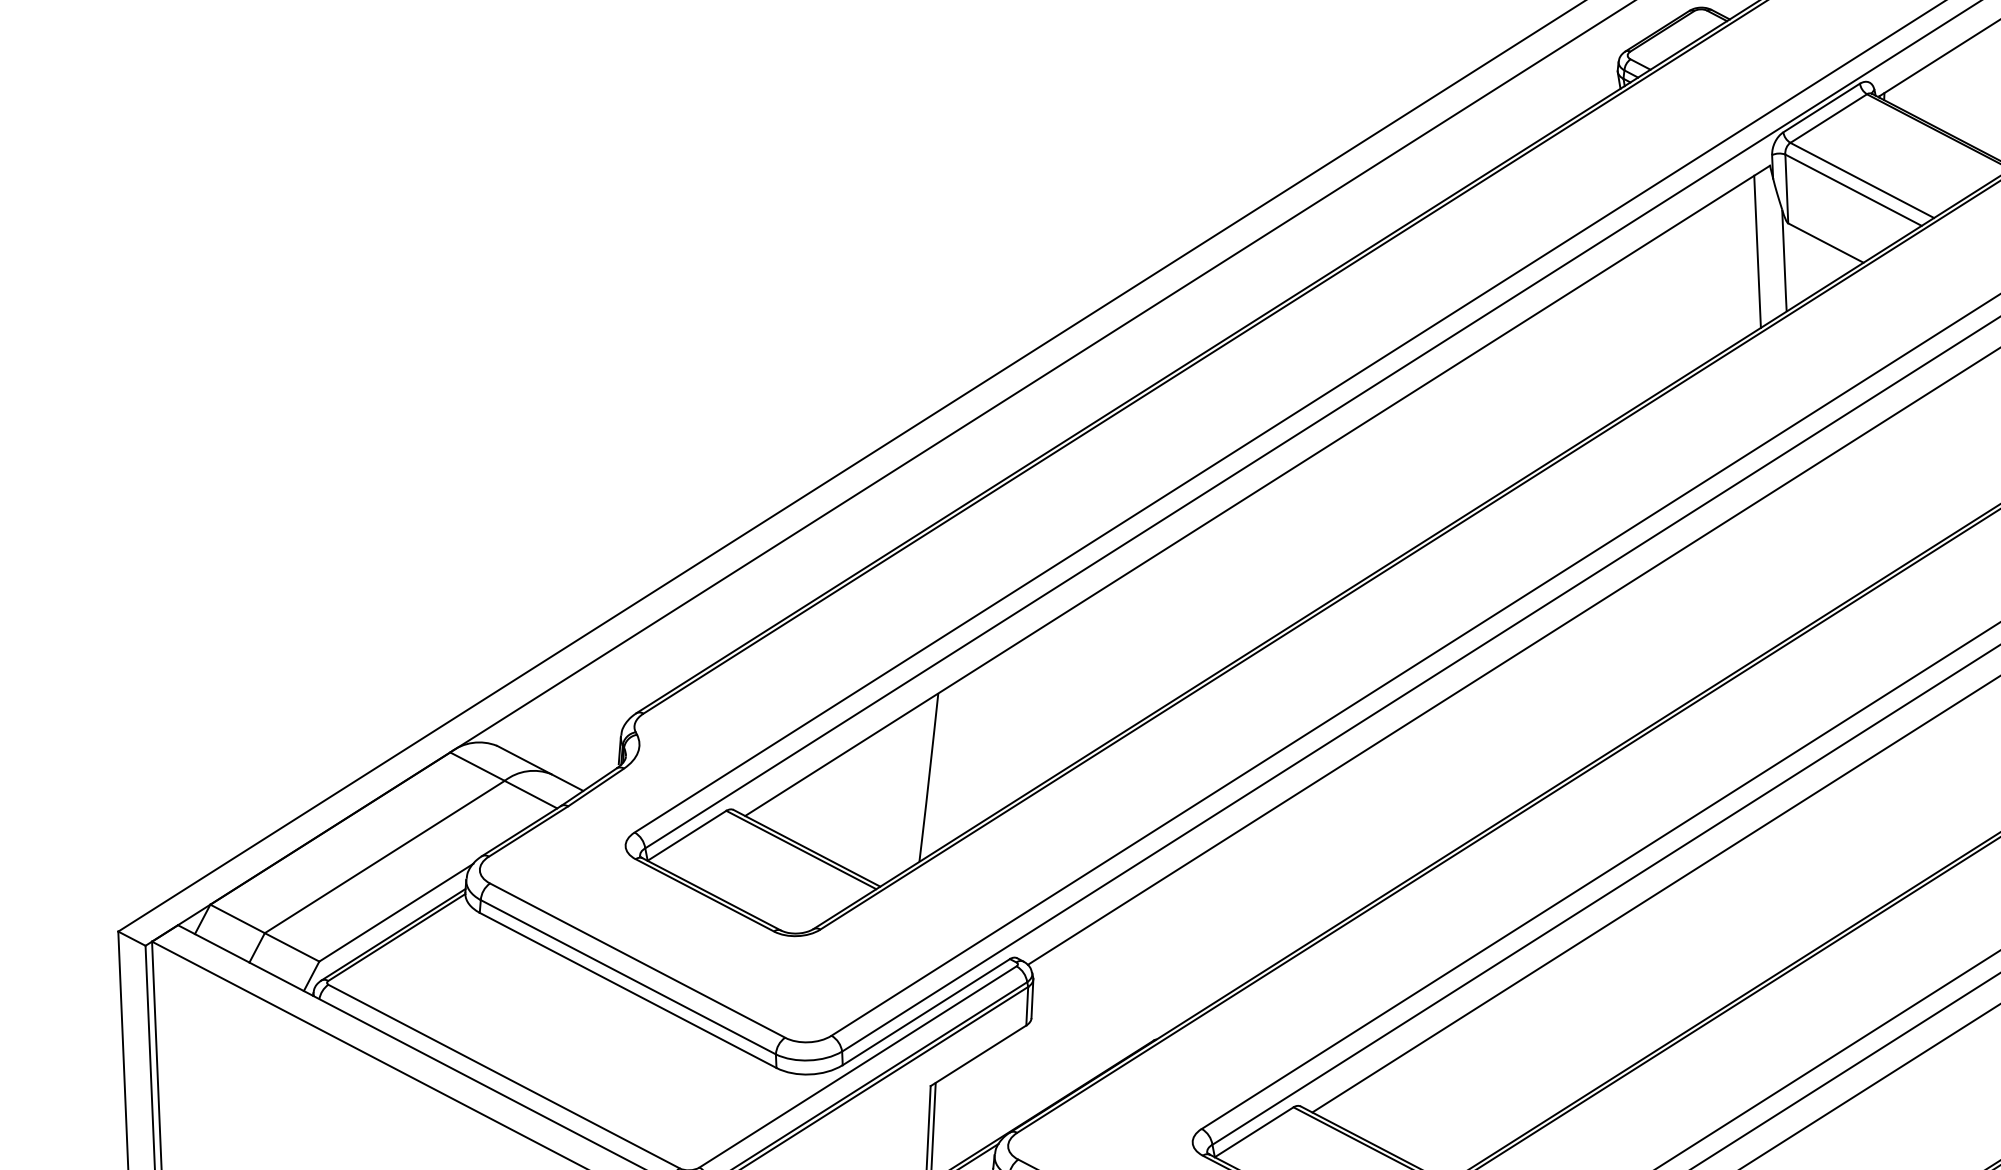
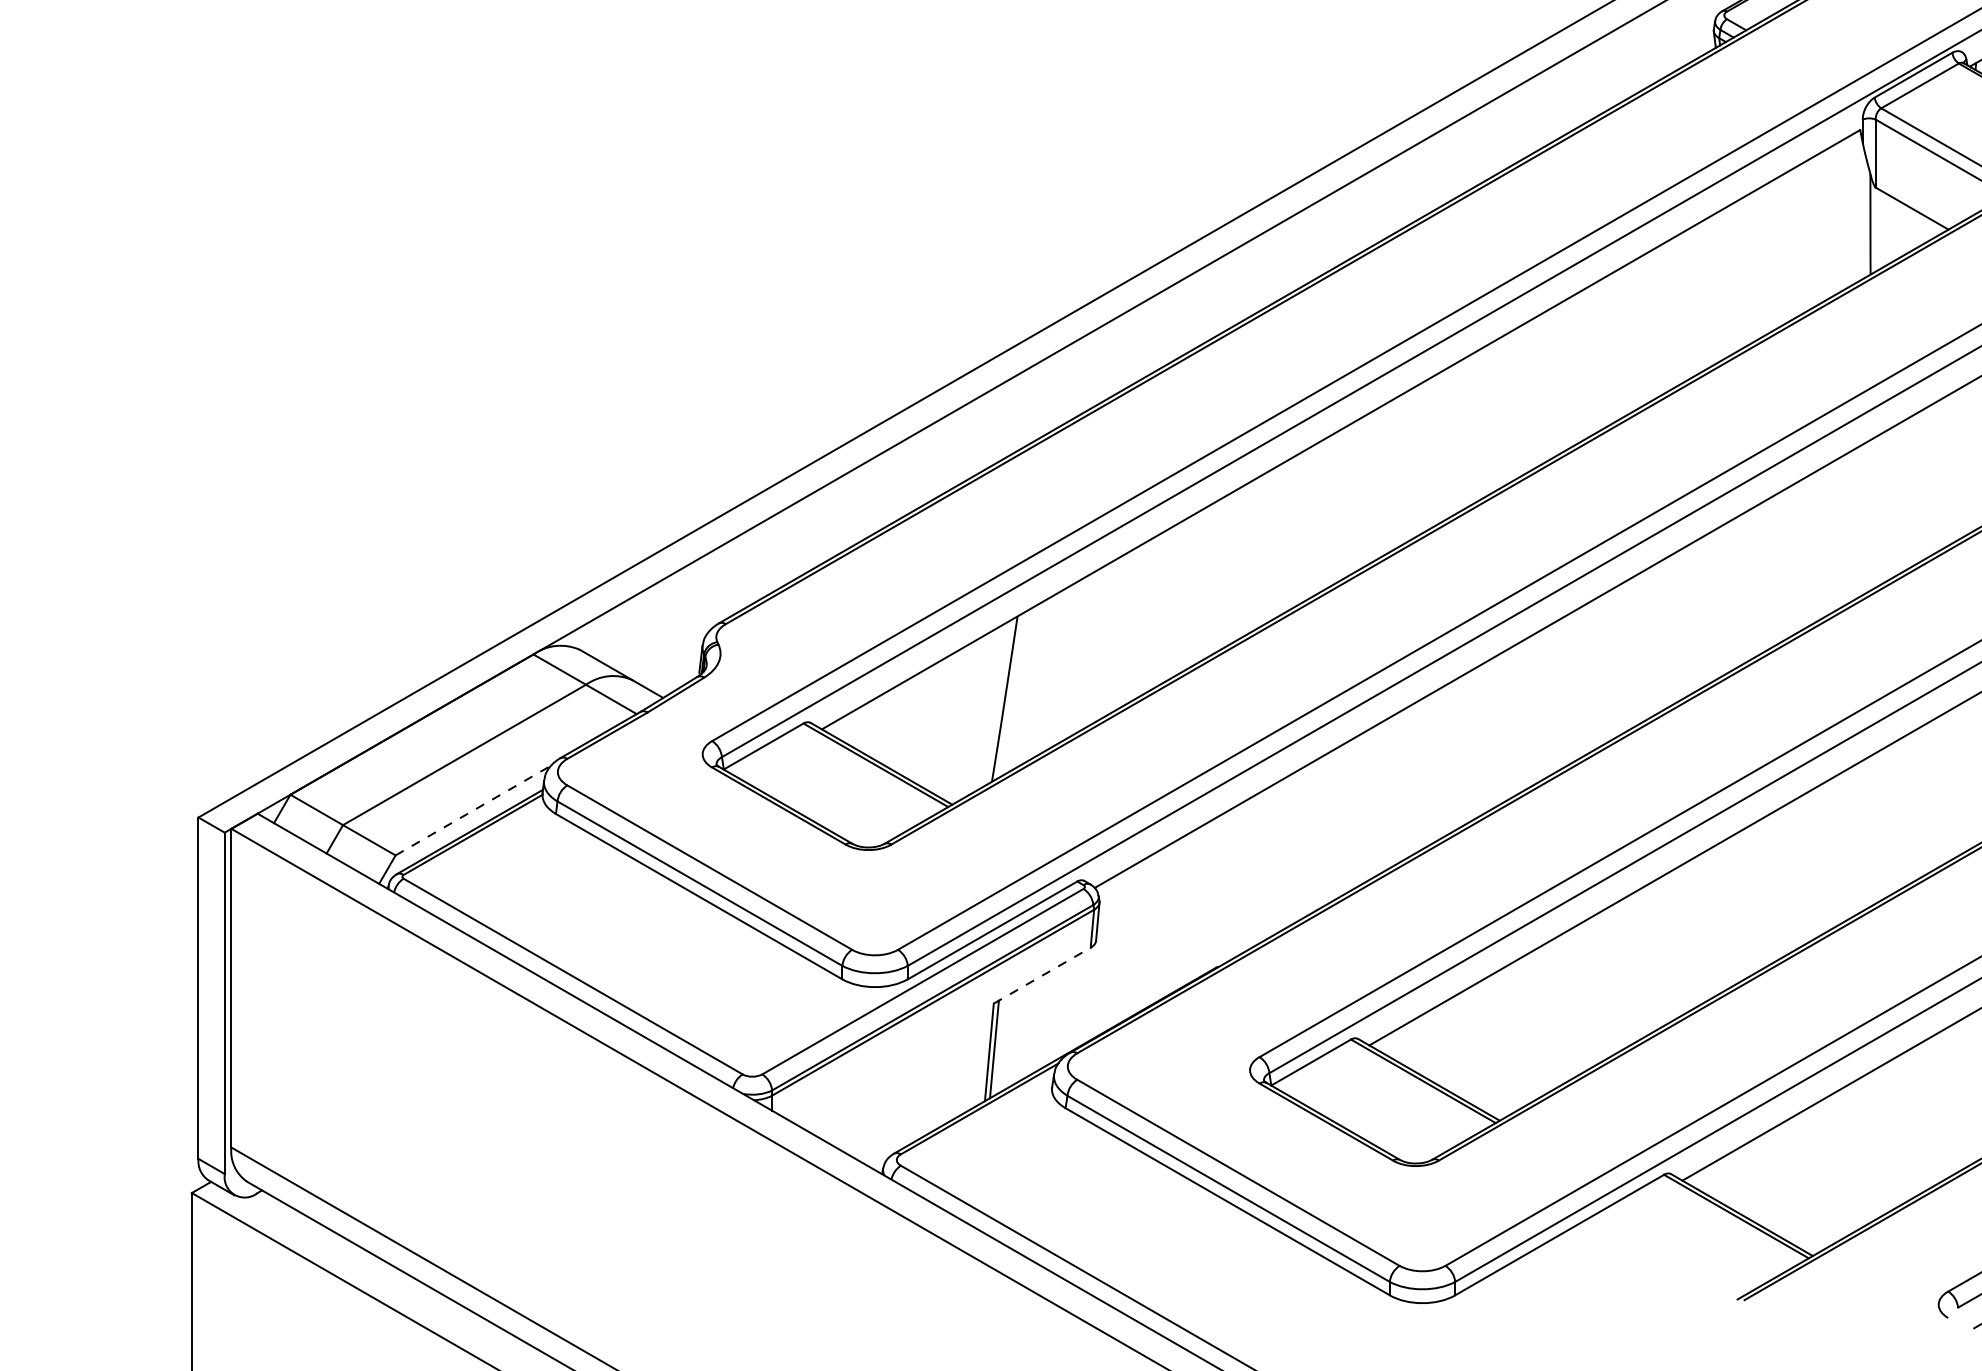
line: (1757, 251) -> (1844, 214), removed
line: (397, 912) -> (474, 810), solid -> dashed
line: (978, 1055) -> (1042, 975), solid -> dashed

